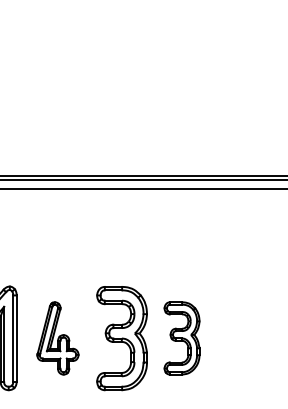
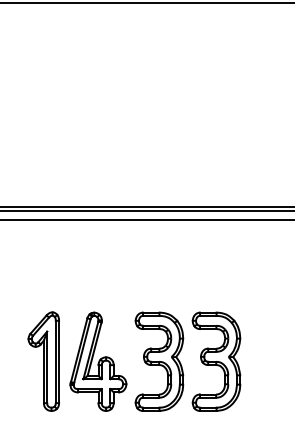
part: (58, 338) -> (98, 361), size x1.43
part: (182, 338) -> (216, 361), size x1.43

